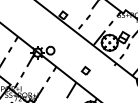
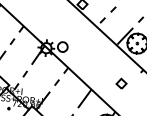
part: (85, 70) -> (121, 83), moved

